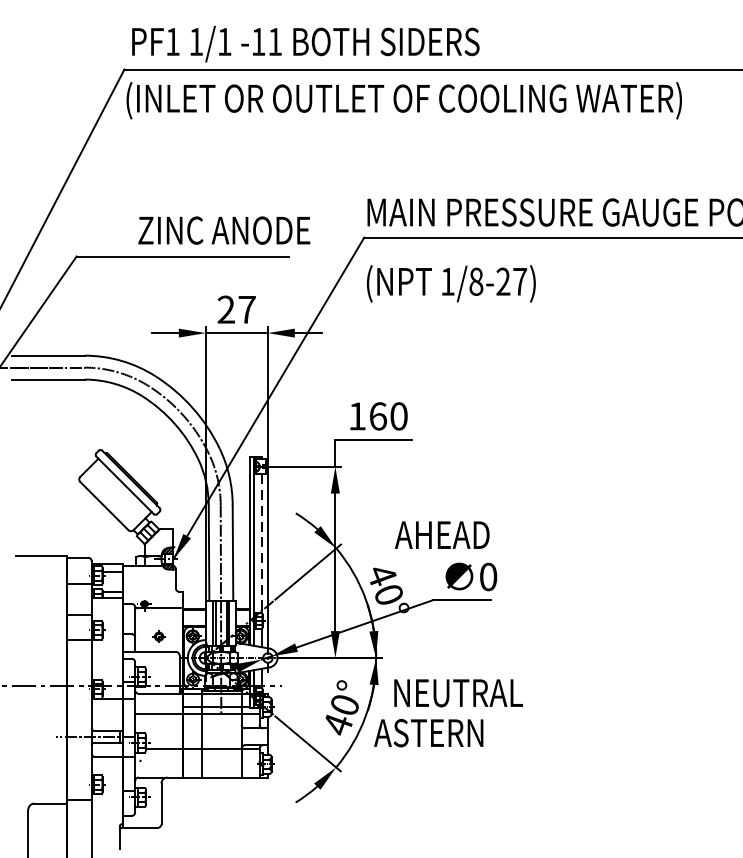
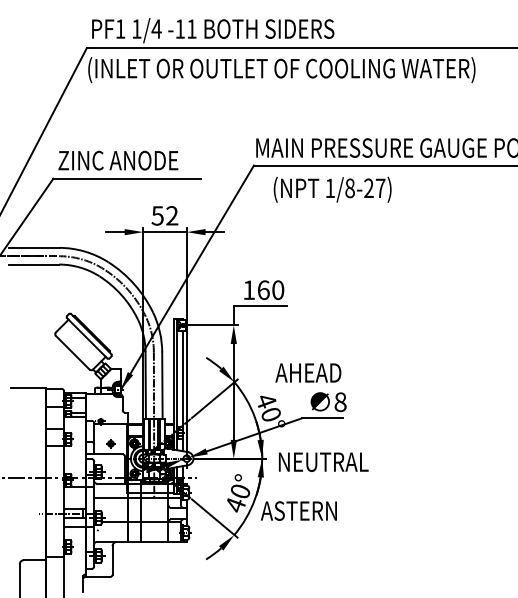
text: (224, 41) -> (156, 28), 1/1 -> 1/4
text: (224, 230) -> (118, 160), moved
text: (451, 283) -> (332, 189), moved
text: (235, 309) -> (164, 215), 27 -> 52
line: (261, 544) -> (182, 379), dashed -> solid
text: (488, 577) -> (340, 402), 0 -> 8
text: (458, 692) -> (323, 461), moved

